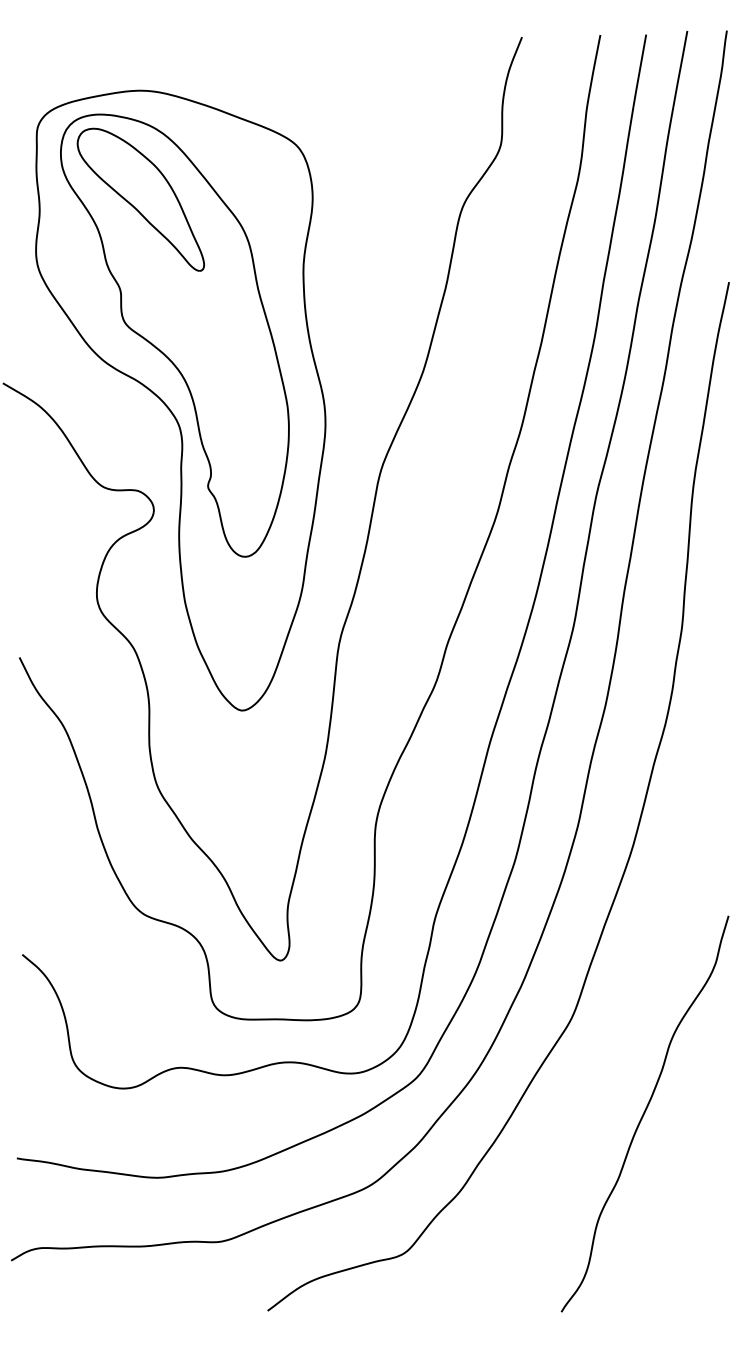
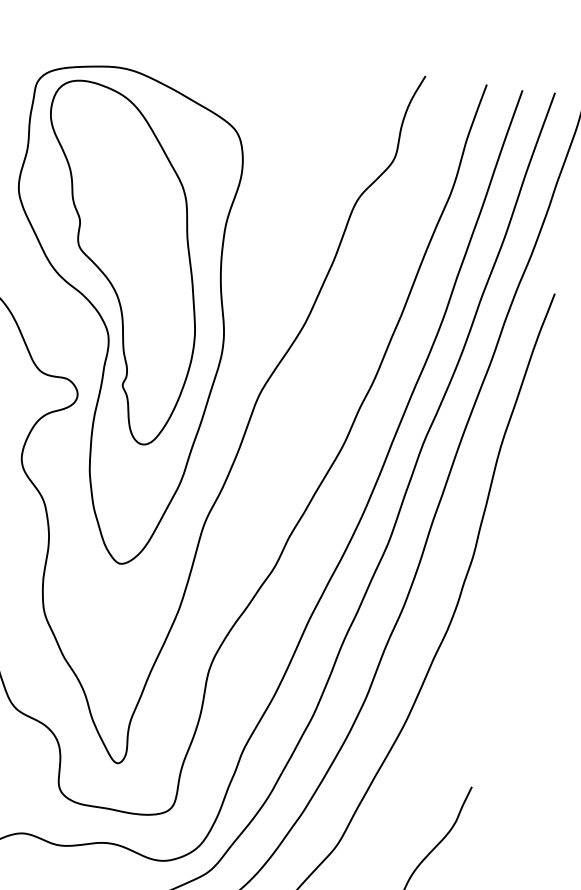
part: (140, 199) -> (107, 152), removed

